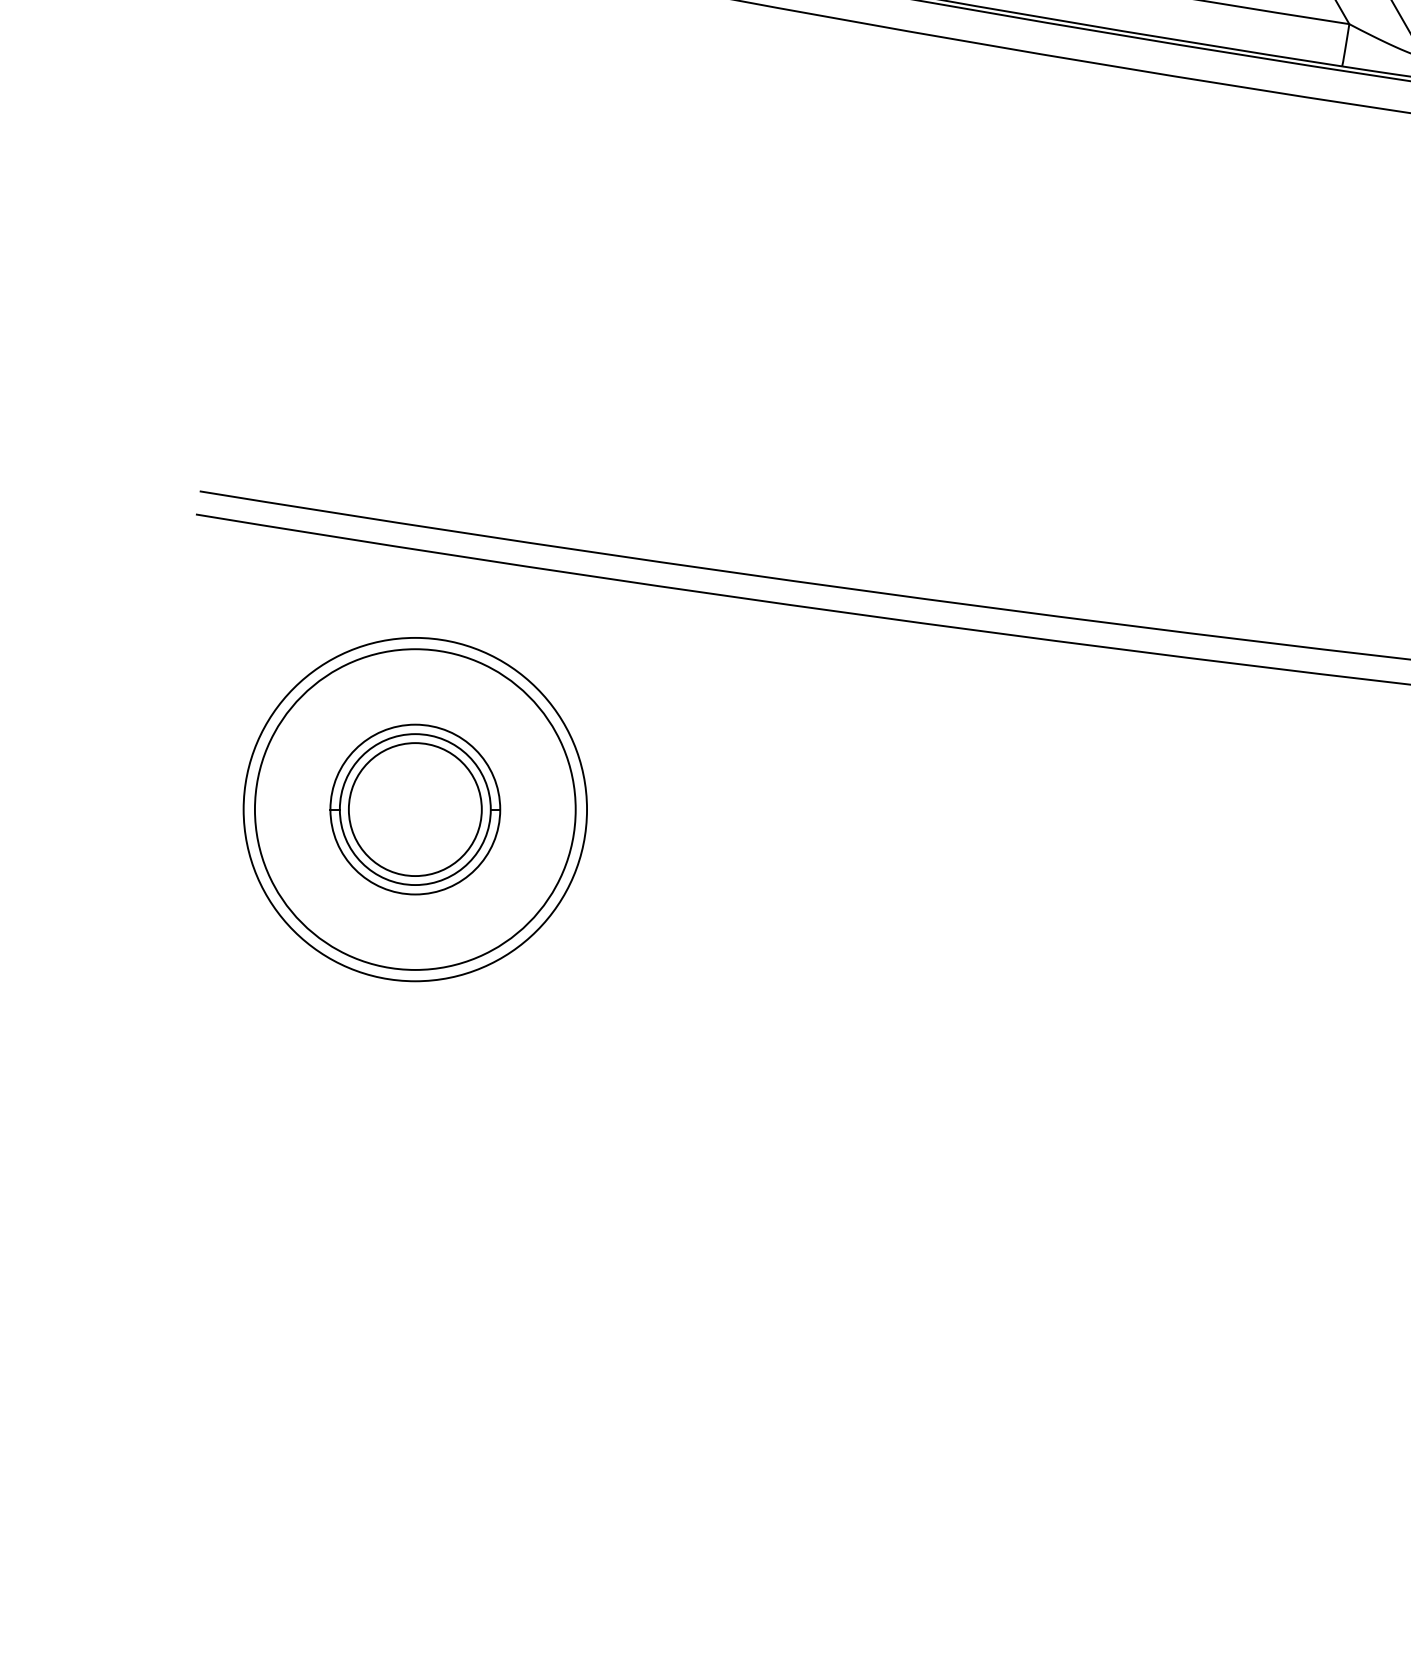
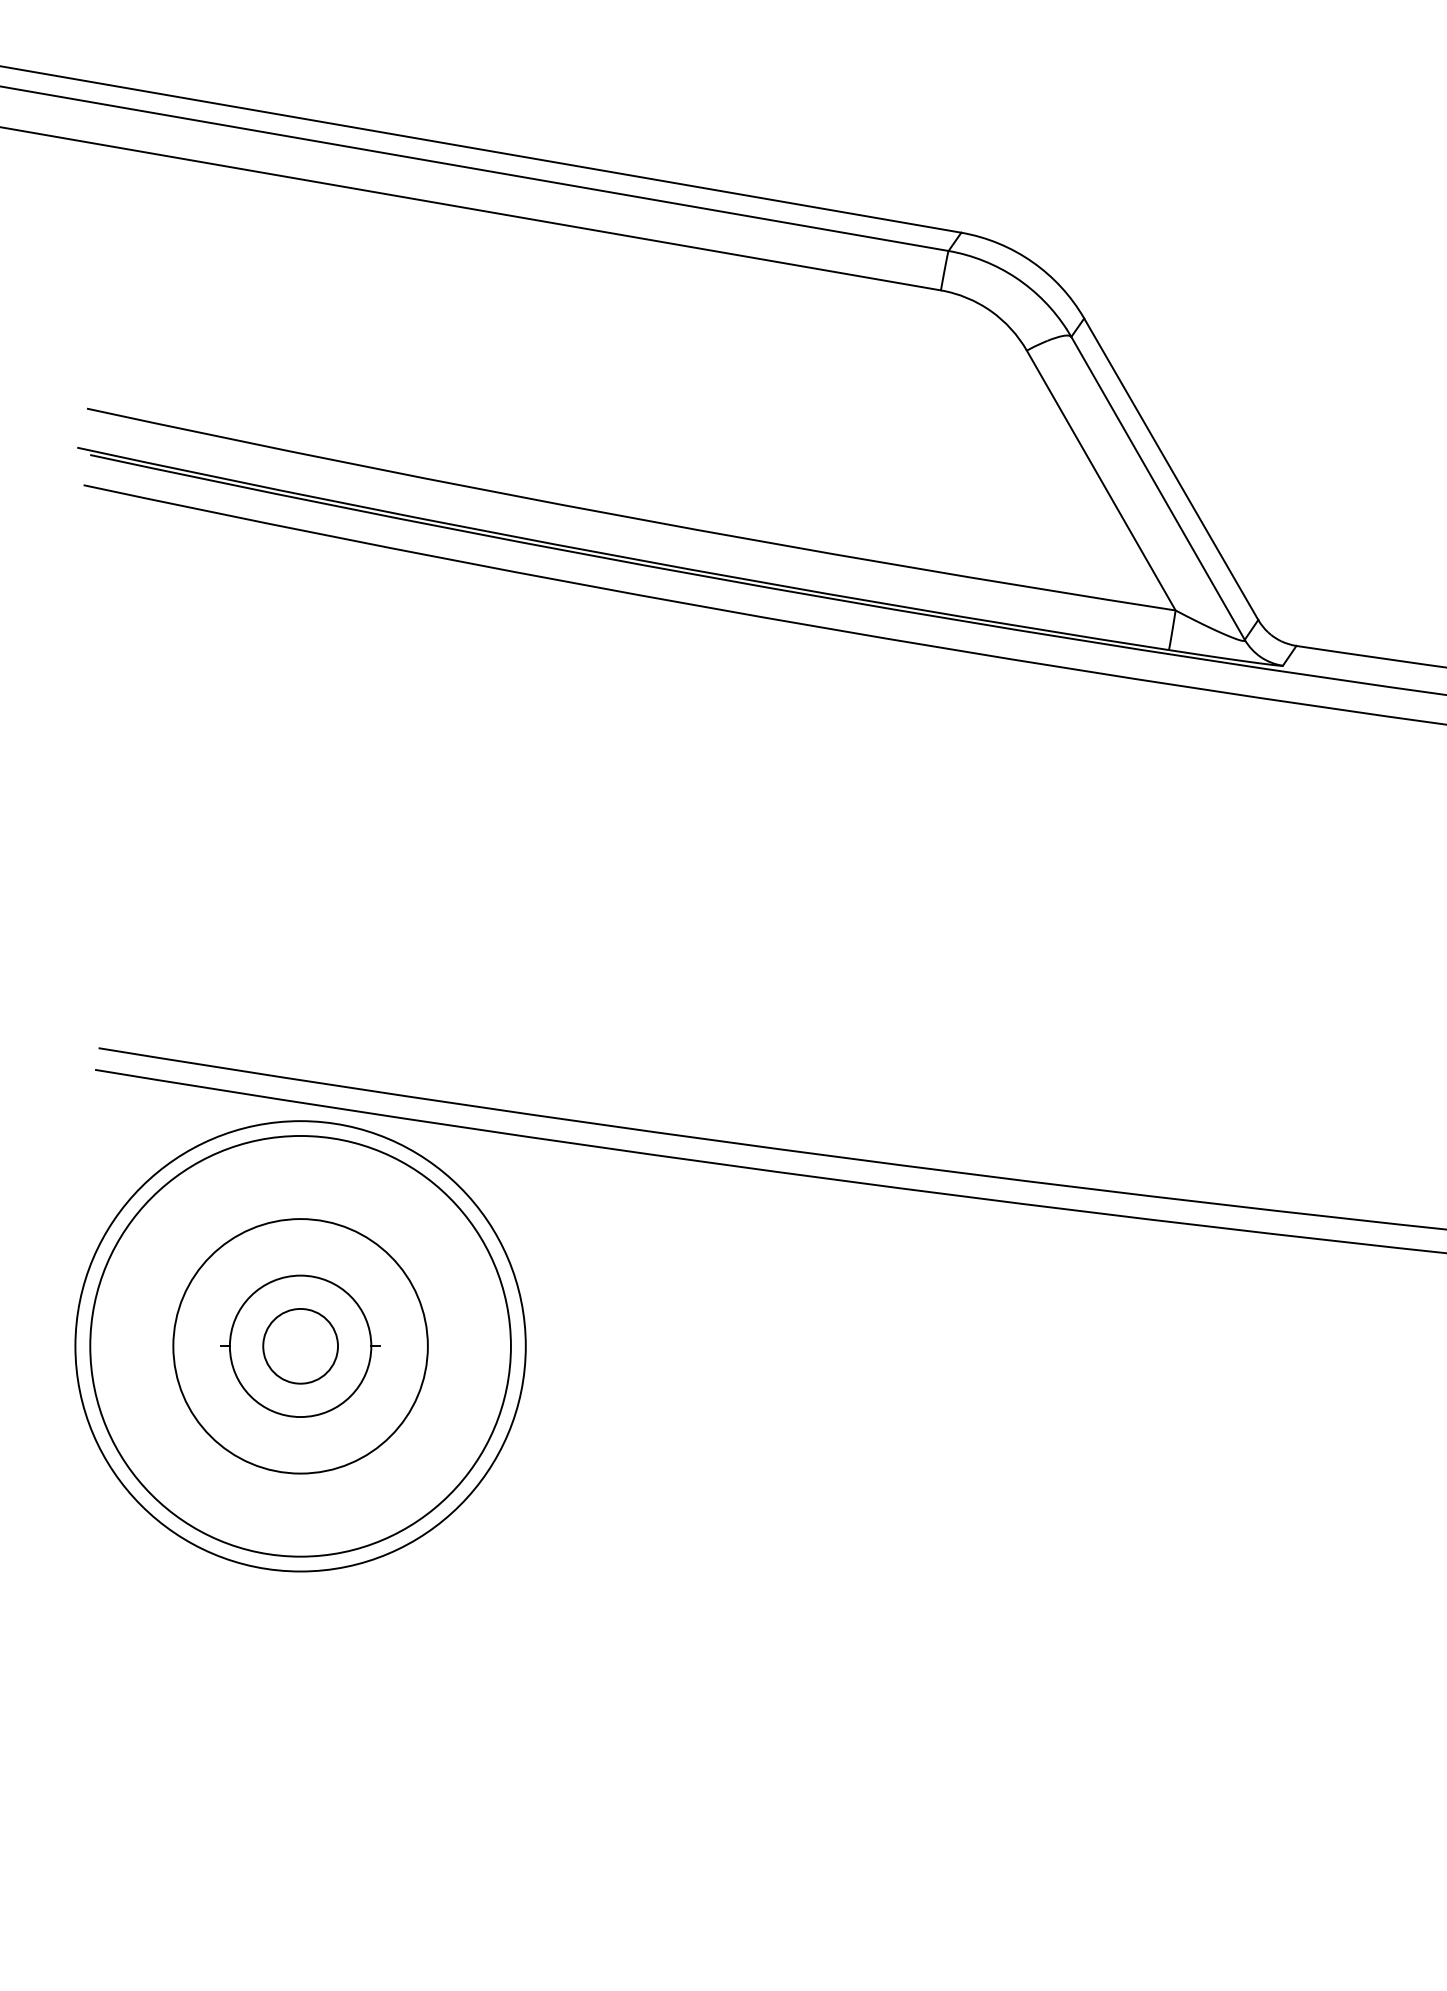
circle: (415, 808) -> (300, 1345), size x1.6
circle: (415, 809) -> (300, 1346), size x0.6
circle: (415, 809) -> (300, 1346), size x1.4
circle: (415, 809) -> (300, 1346), size x1.4

